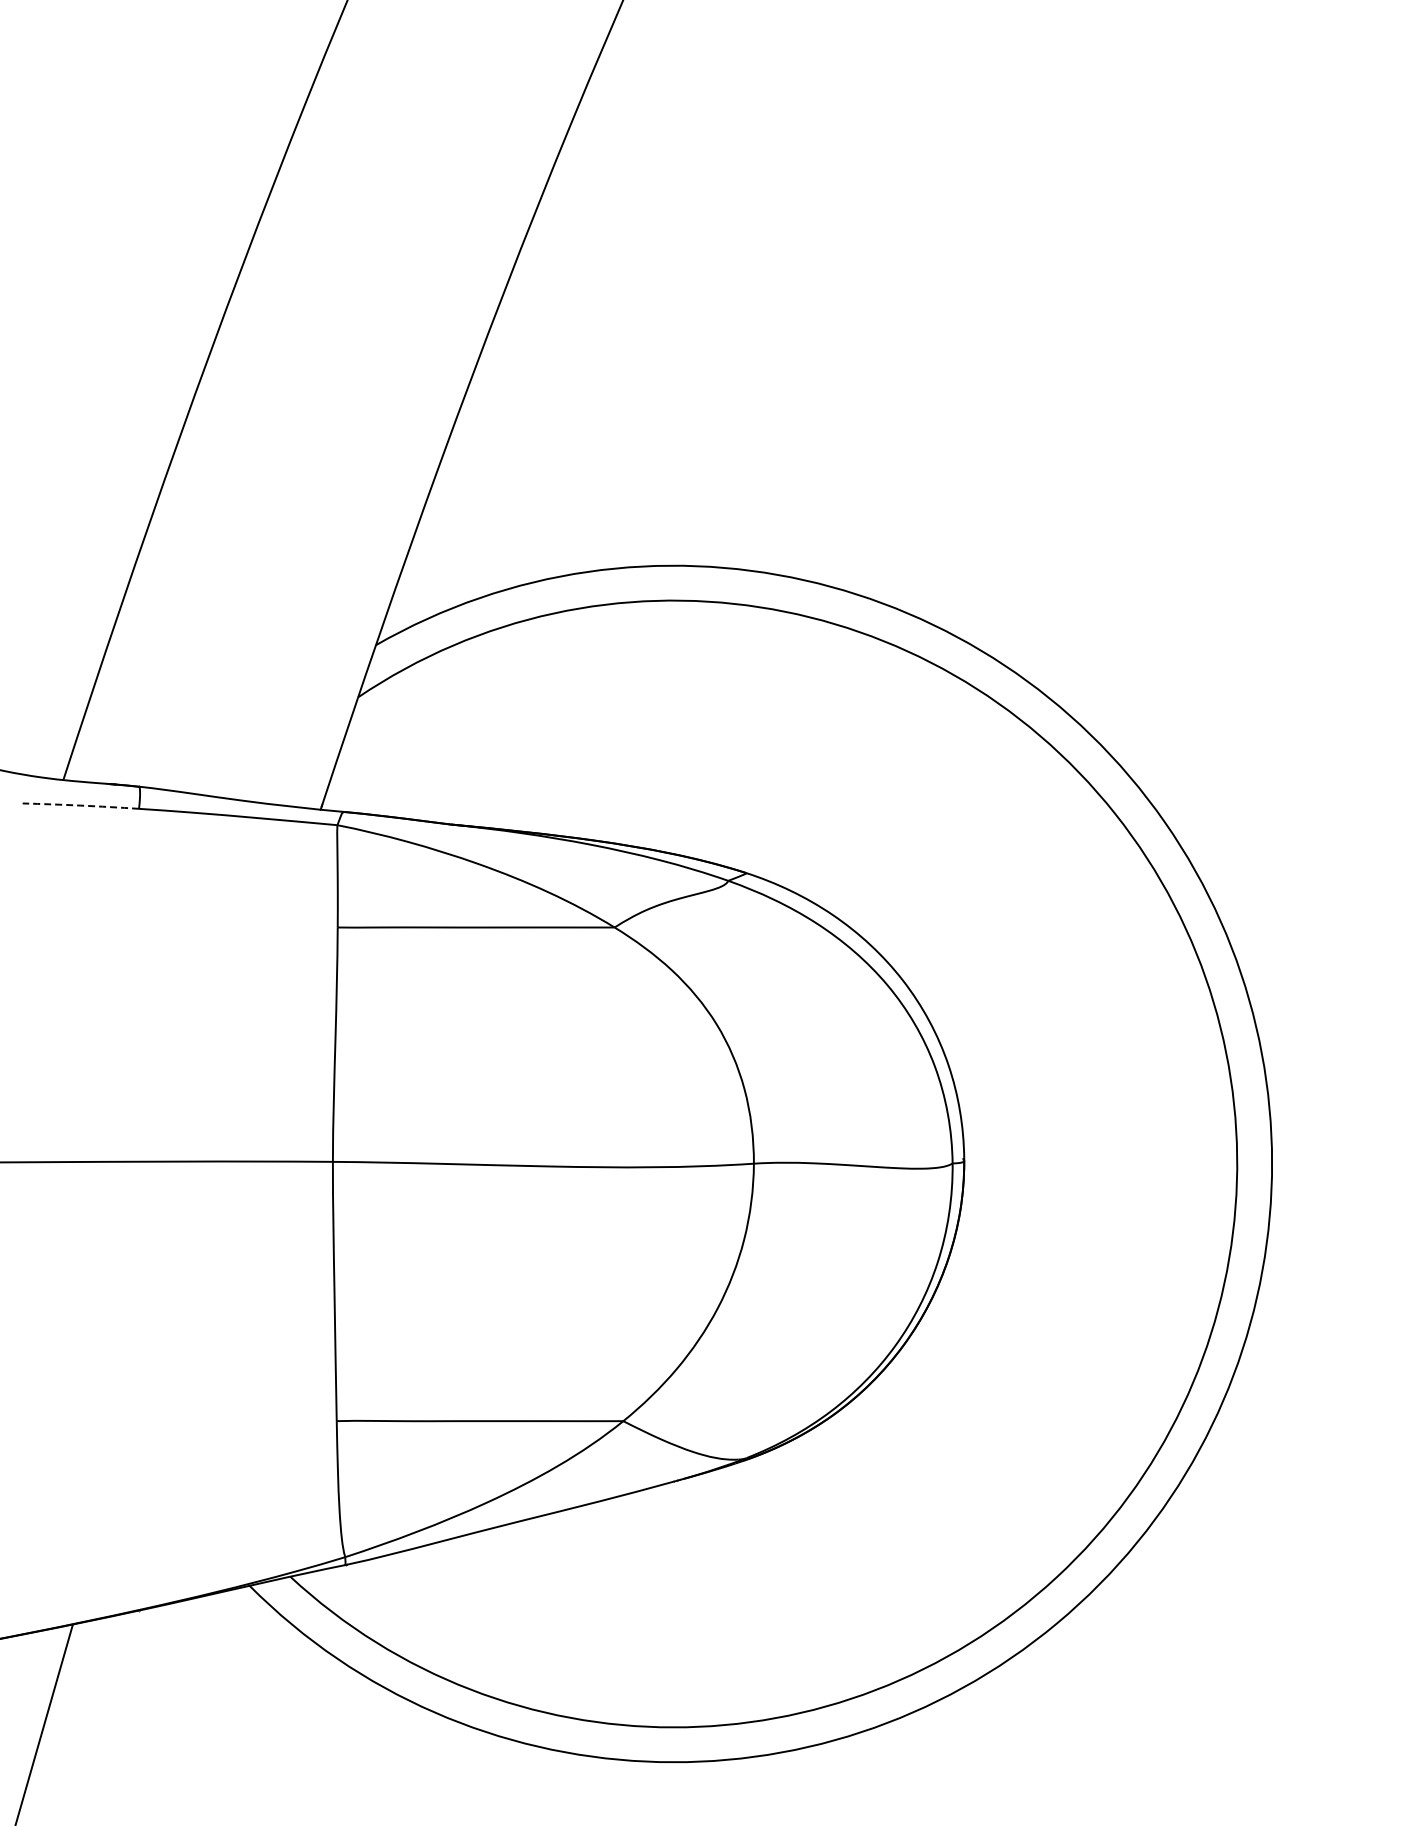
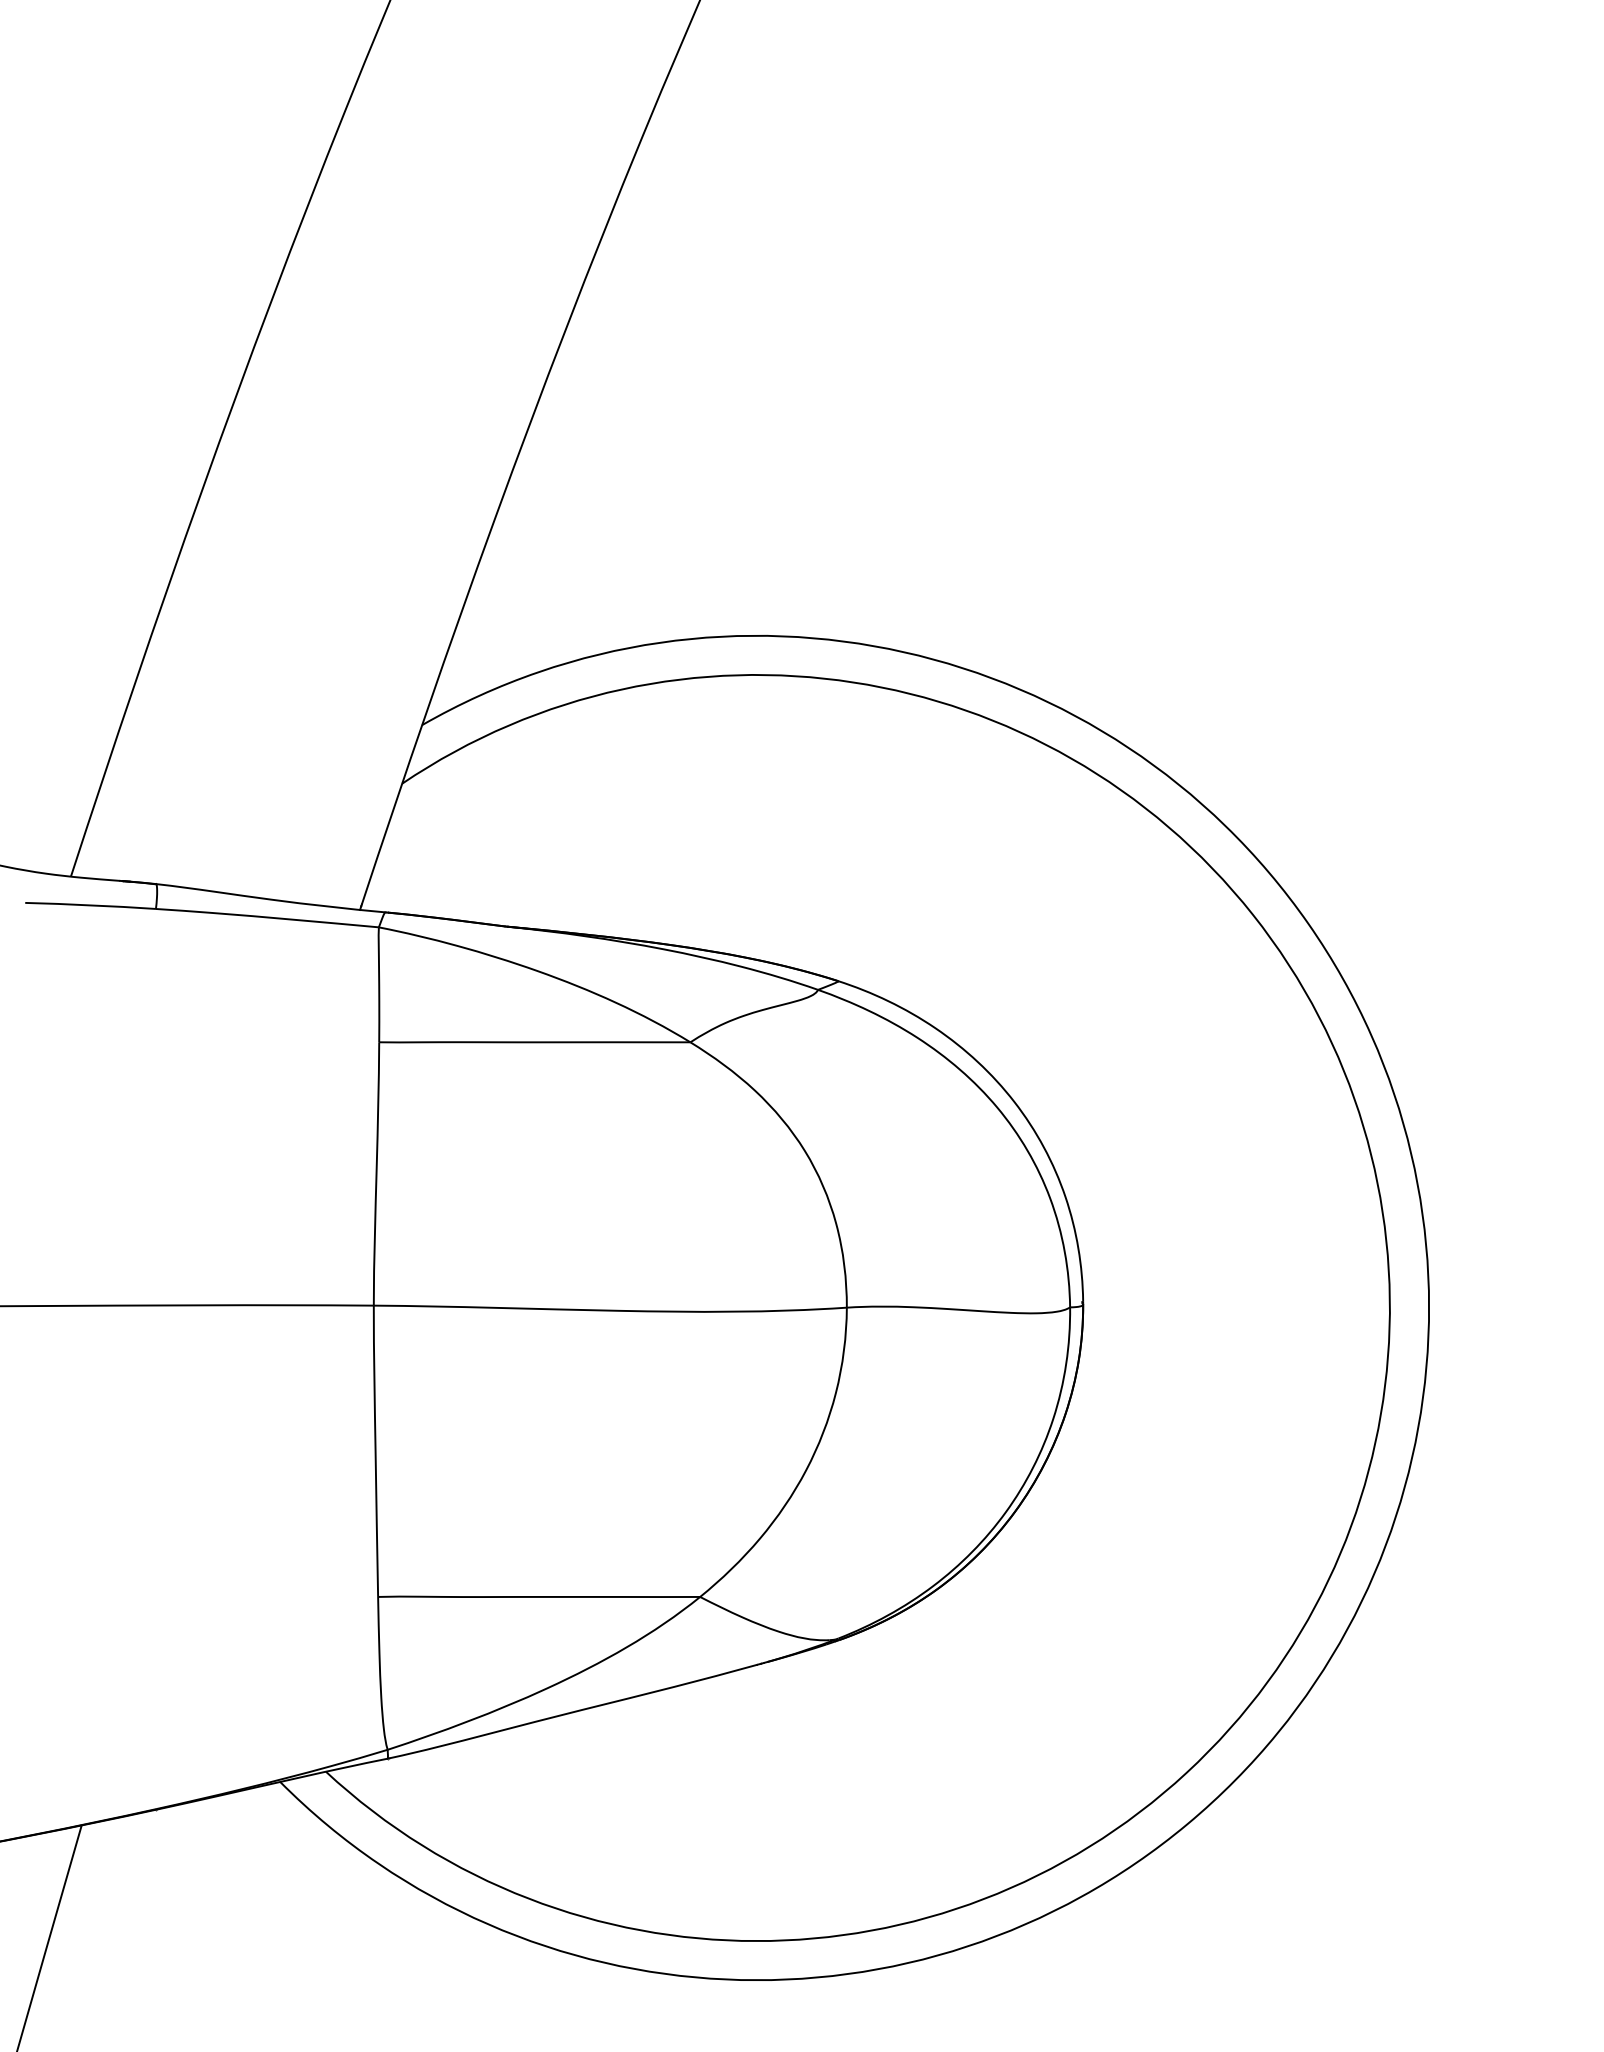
arc: (80, 805) -> (90, 905), dashed -> solid

